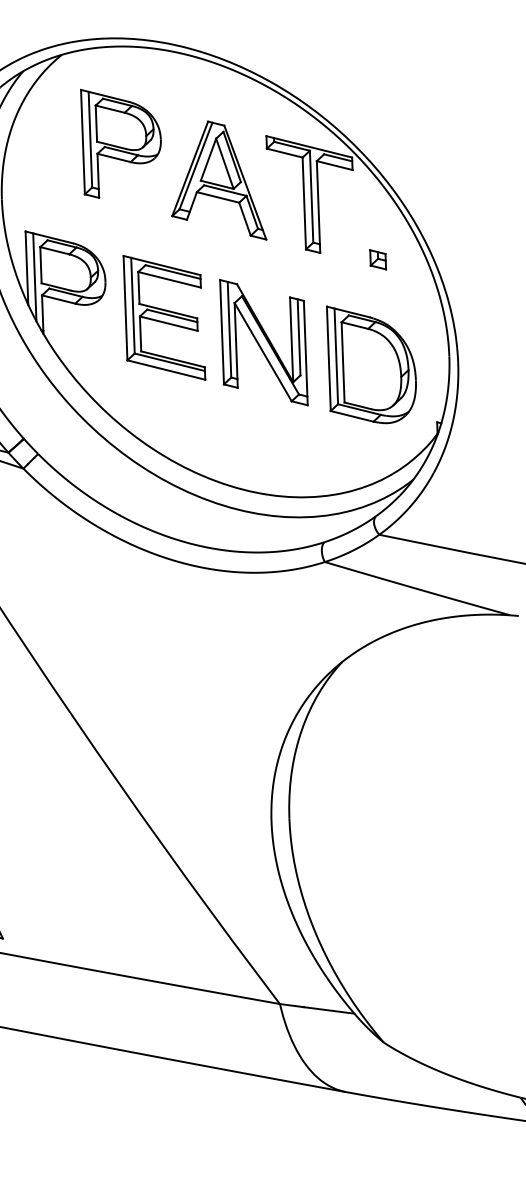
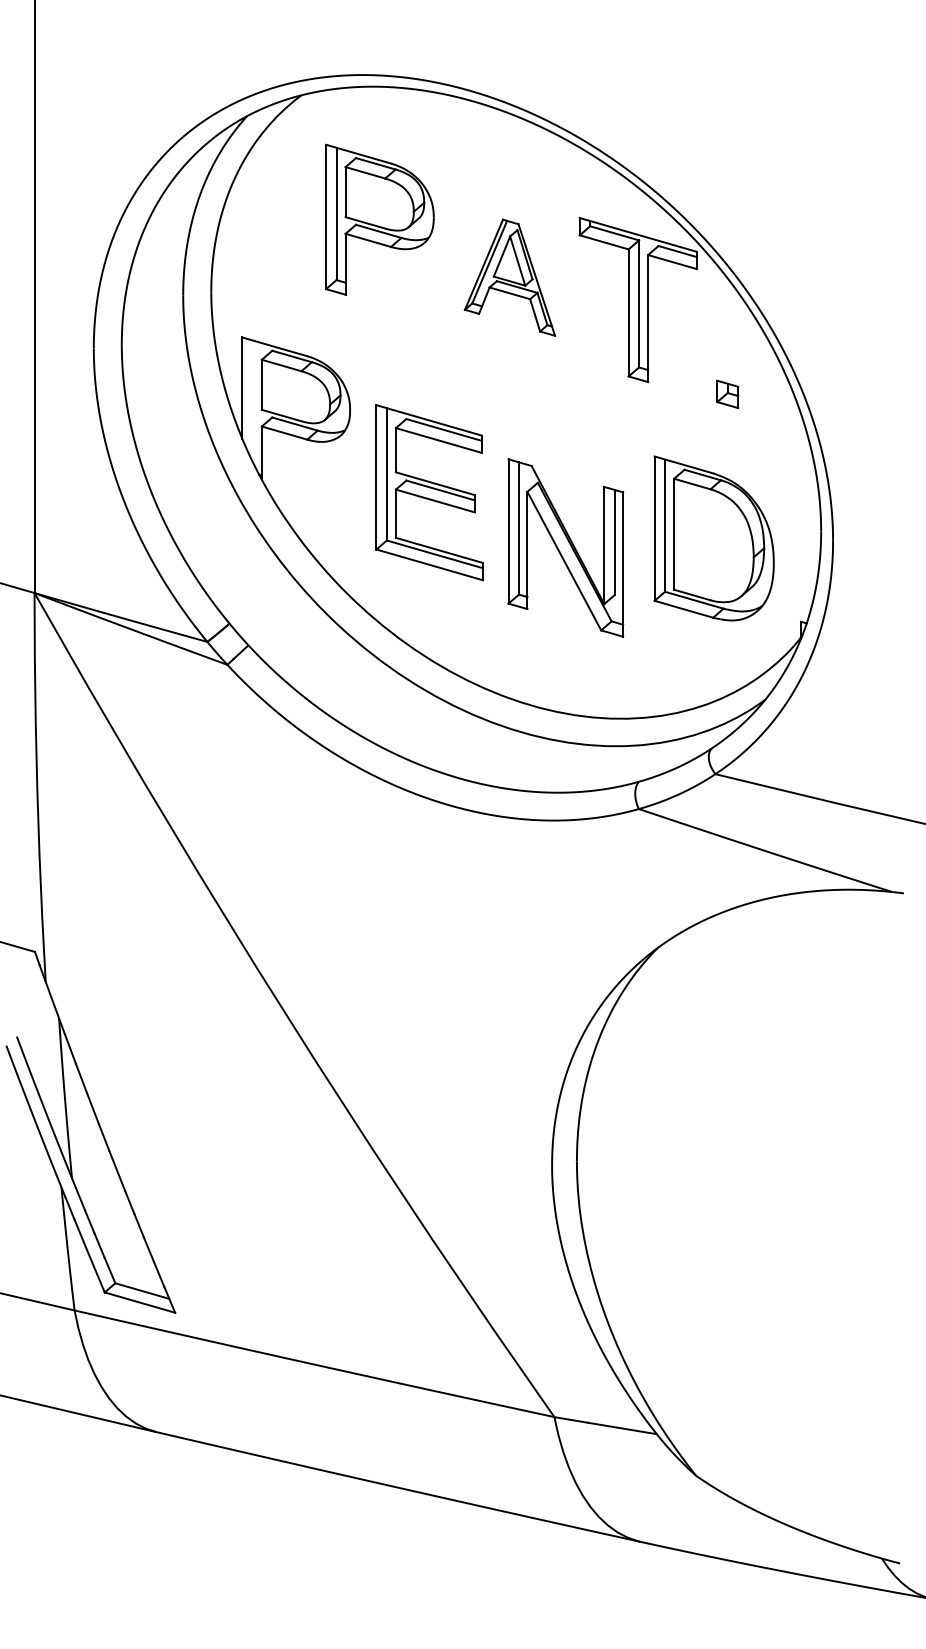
part: (217, 181) -> (509, 277), size x0.7
line: (34, 277) -> (252, 401), removed
part: (164, 317) -> (429, 492), moved
part: (263, 342) -> (565, 547), moved

